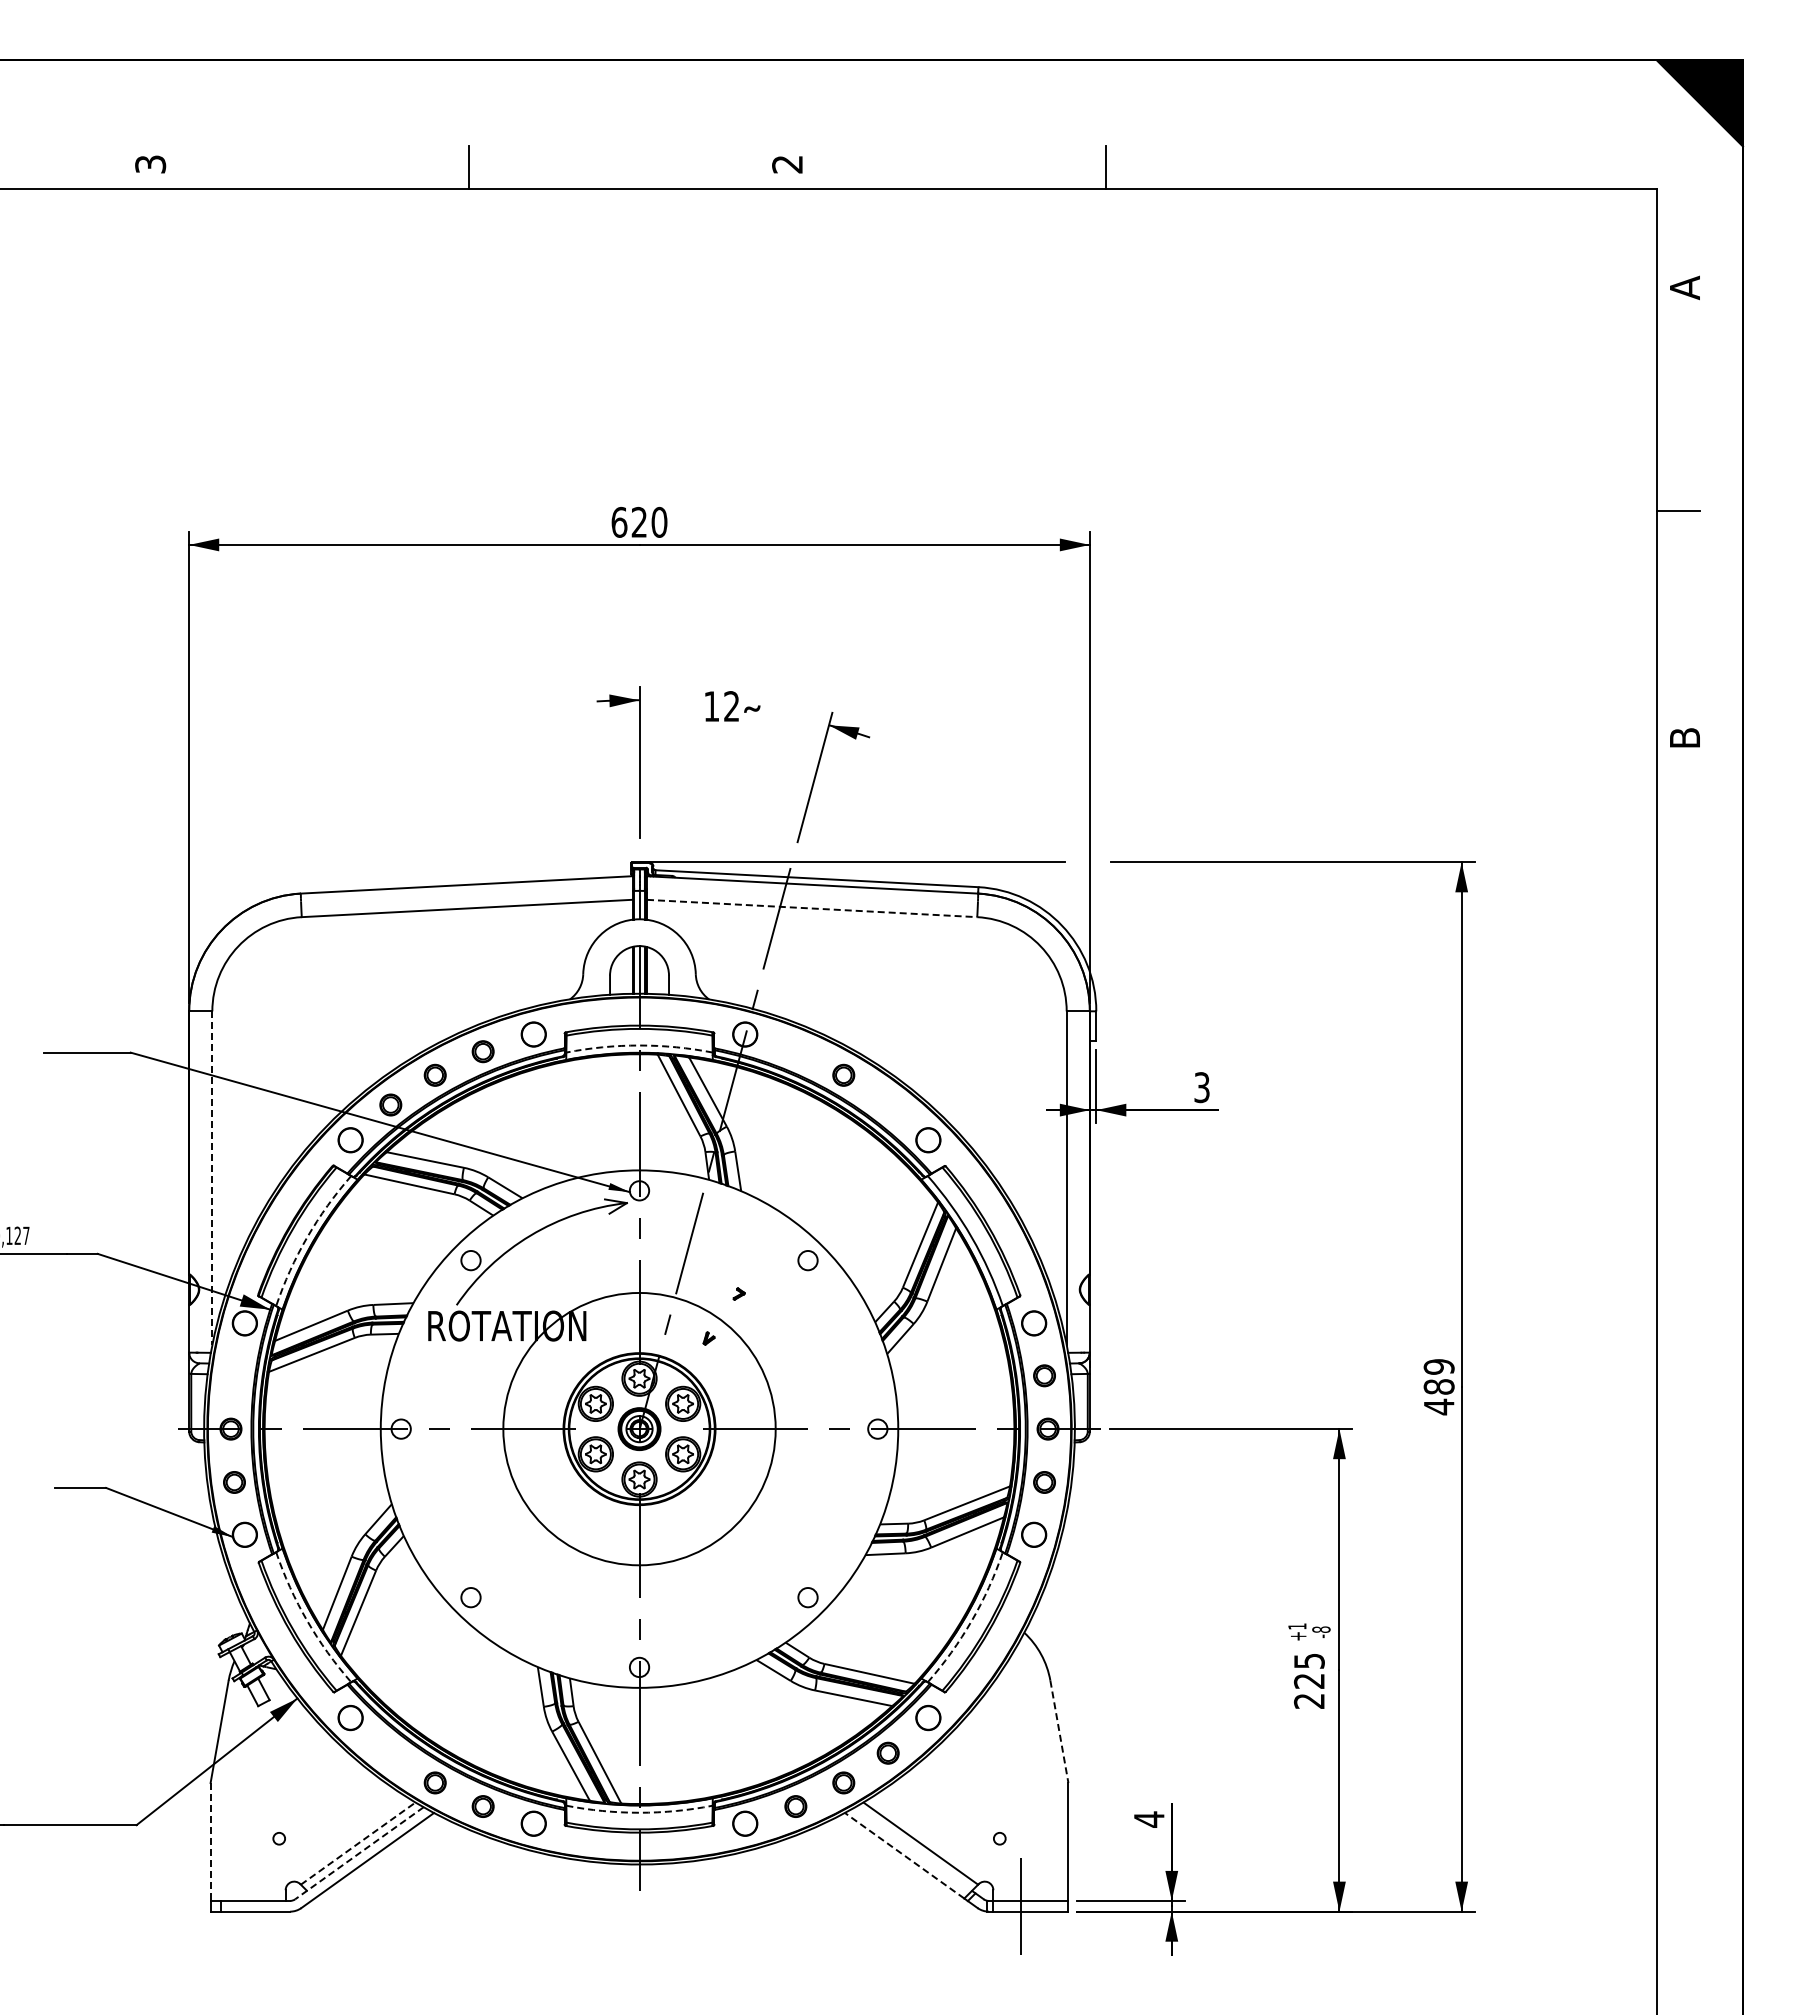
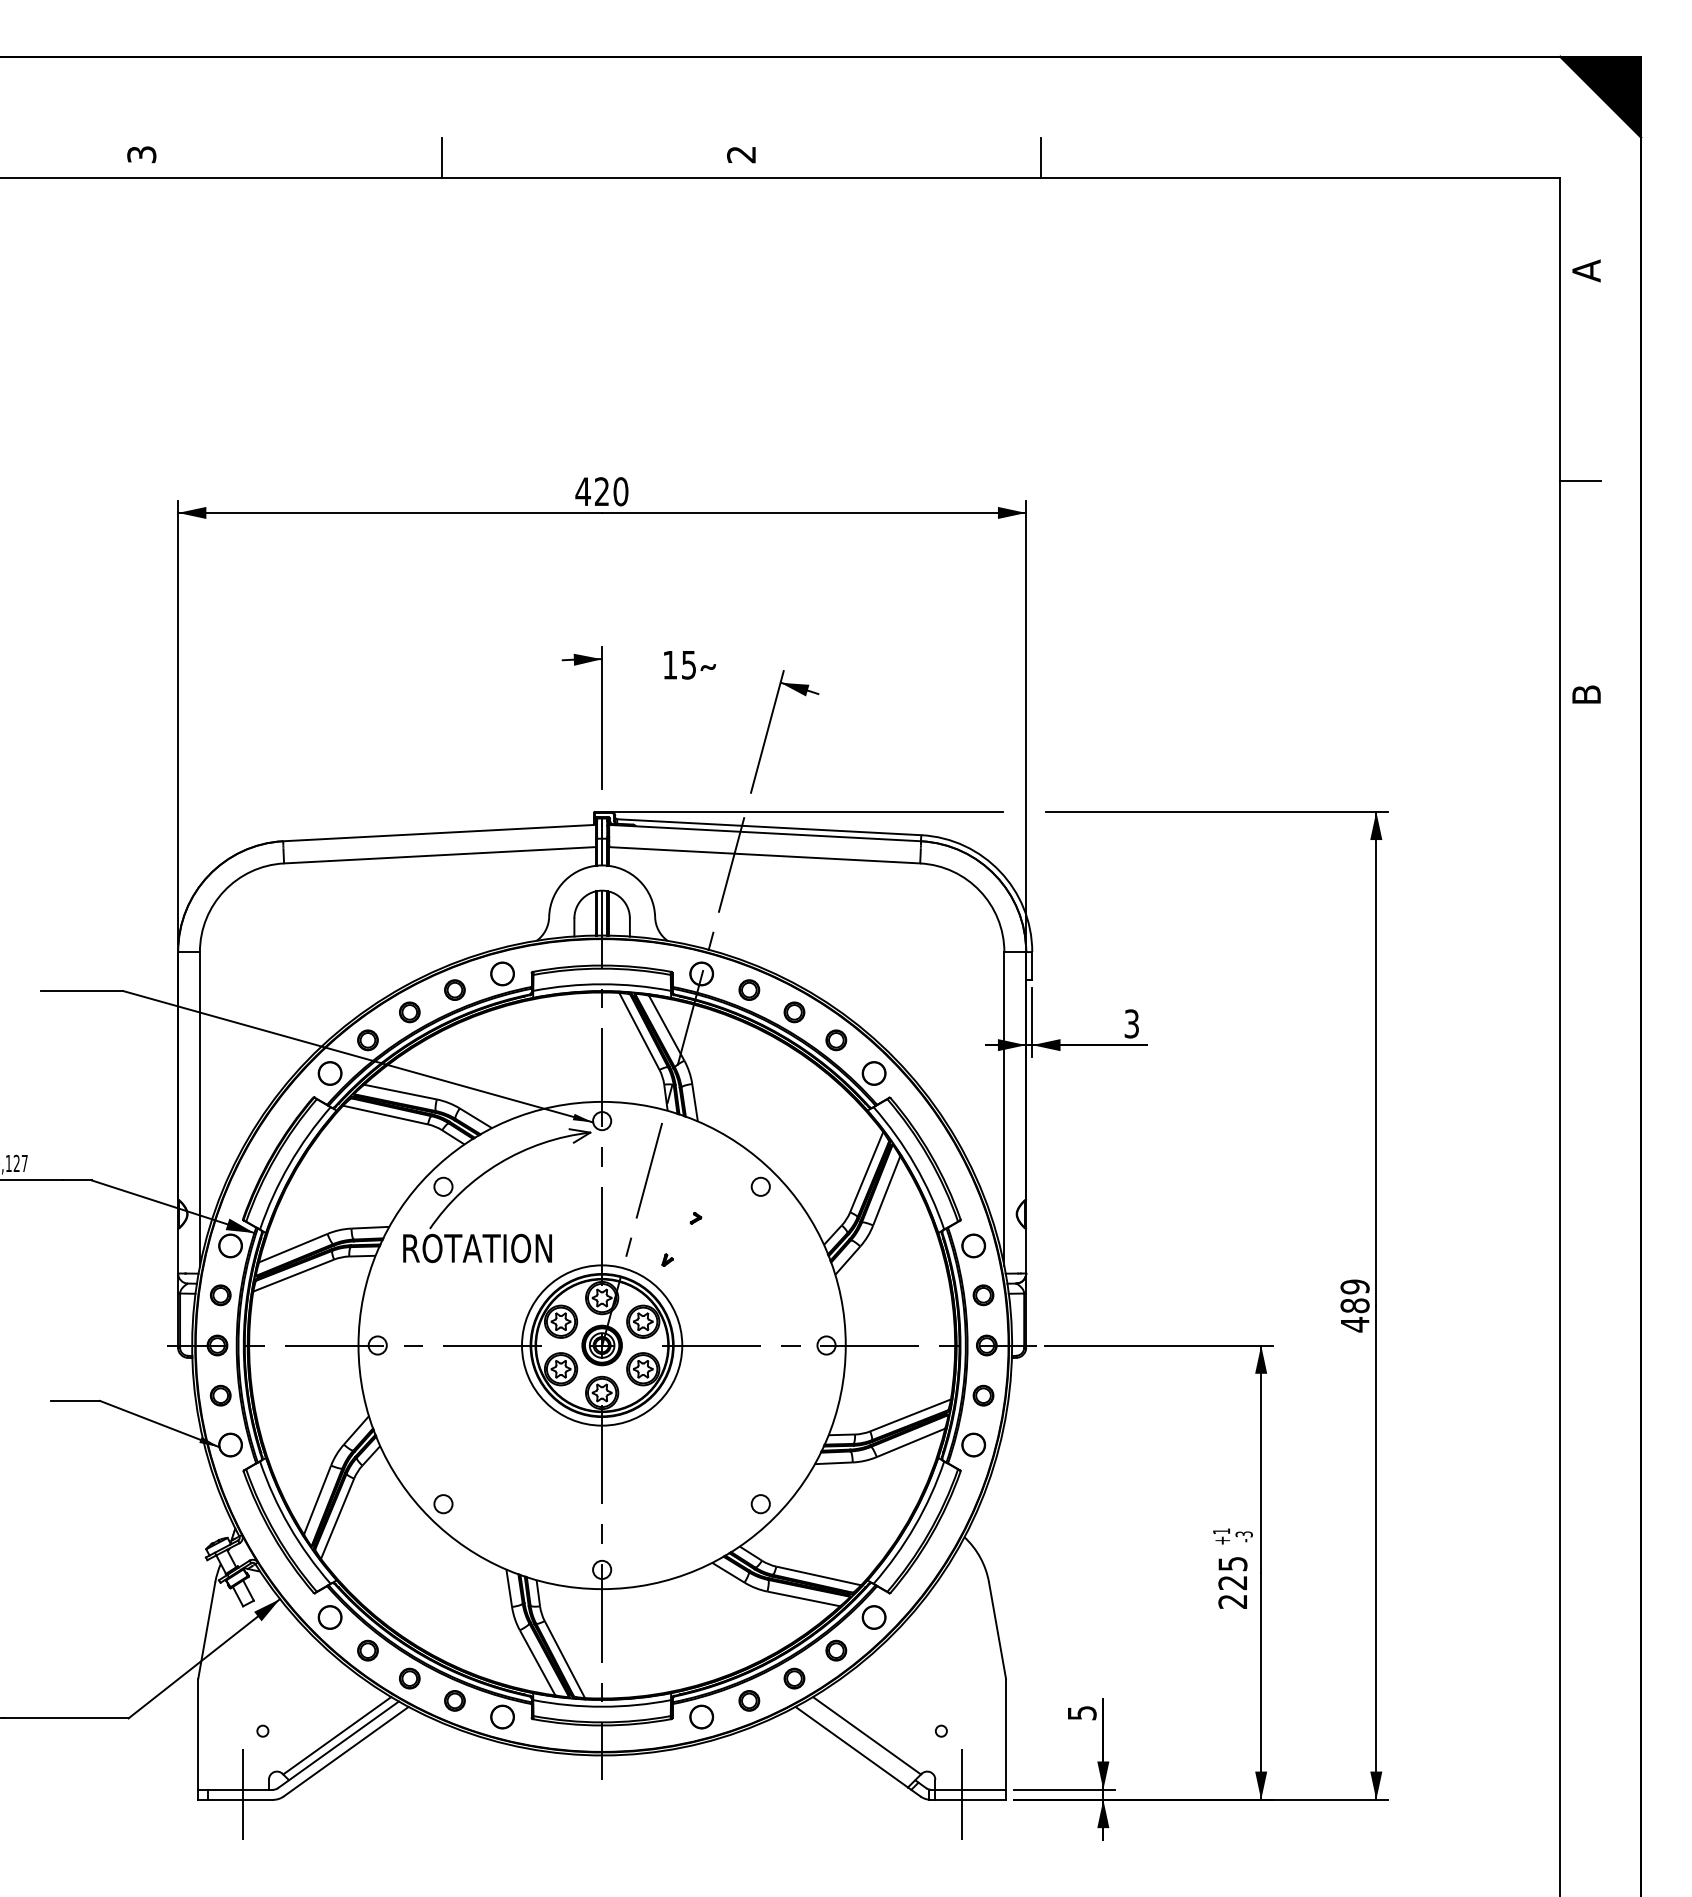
text: (619, 521) -> (583, 490), 620 -> 420
text: (731, 706) -> (688, 665), 12 -> 15
line: (812, 908) -> (765, 855), dashed -> solid
arc: (639, 1045) -> (602, 984), dashed -> solid
part: (795, 1051) -> (749, 989), added
part: (887, 1104) -> (835, 1039), added
line: (212, 1178) -> (200, 1109), dashed -> solid
arc: (307, 1237) -> (289, 1165), dashed -> solid
part: (234, 1375) -> (220, 1295), added
circle: (639, 1429) -> (602, 1345), size x0.62
arc: (307, 1620) -> (289, 1525), dashed -> solid
arc: (971, 1620) -> (914, 1525), dashed -> solid
text: (1321, 1629) -> (1244, 1534), -8 -> -3
line: (1059, 1731) -> (997, 1630), dashed -> solid
part: (390, 1752) -> (367, 1649), added
arc: (639, 1812) -> (602, 1706), dashed -> solid
text: (1149, 1819) -> (1082, 1713), 4 -> 5
line: (210, 1841) -> (198, 1733), dashed -> solid
line: (358, 1843) -> (337, 1735), dashed -> solid
line: (359, 1853) -> (338, 1745), dashed -> solid
line: (904, 1855) -> (851, 1746), dashed -> solid
line: (257, 1906) -> (242, 1794), added

